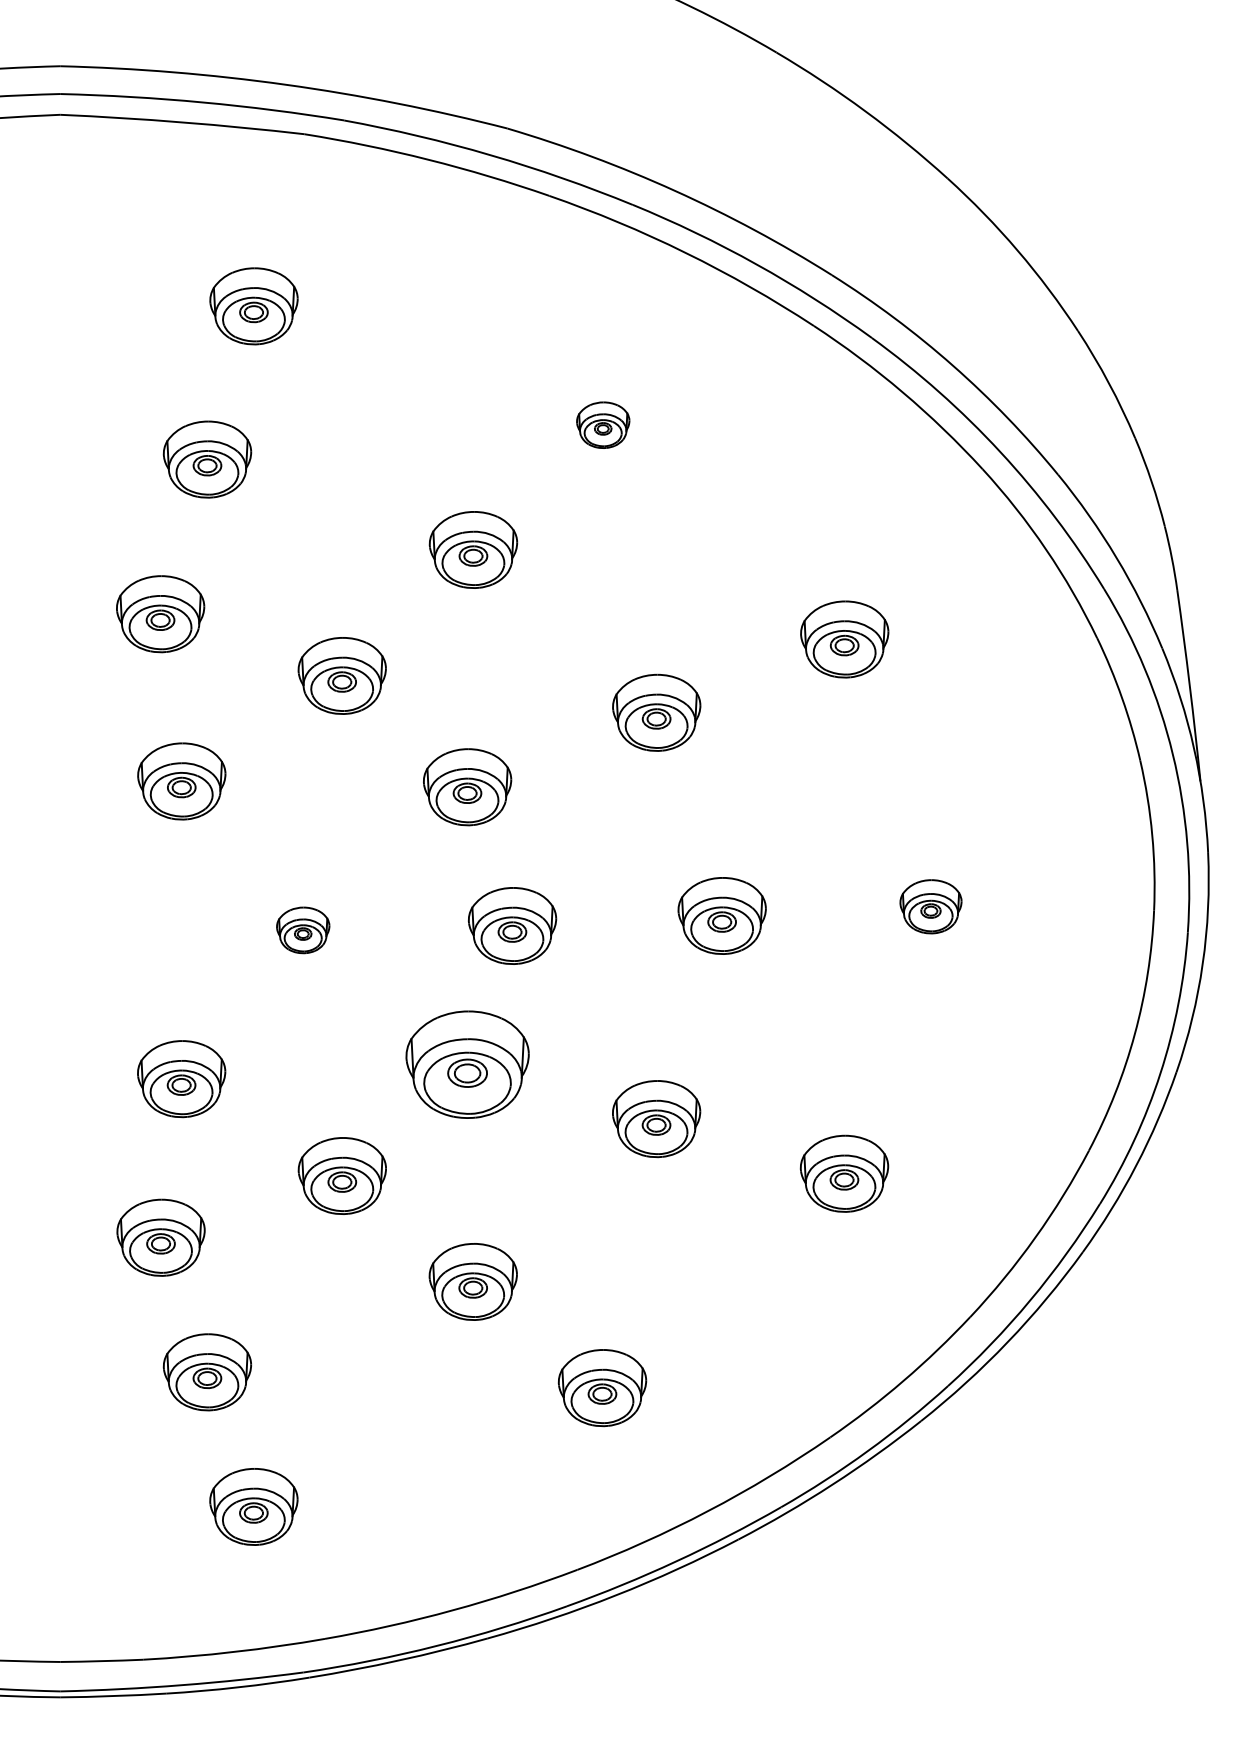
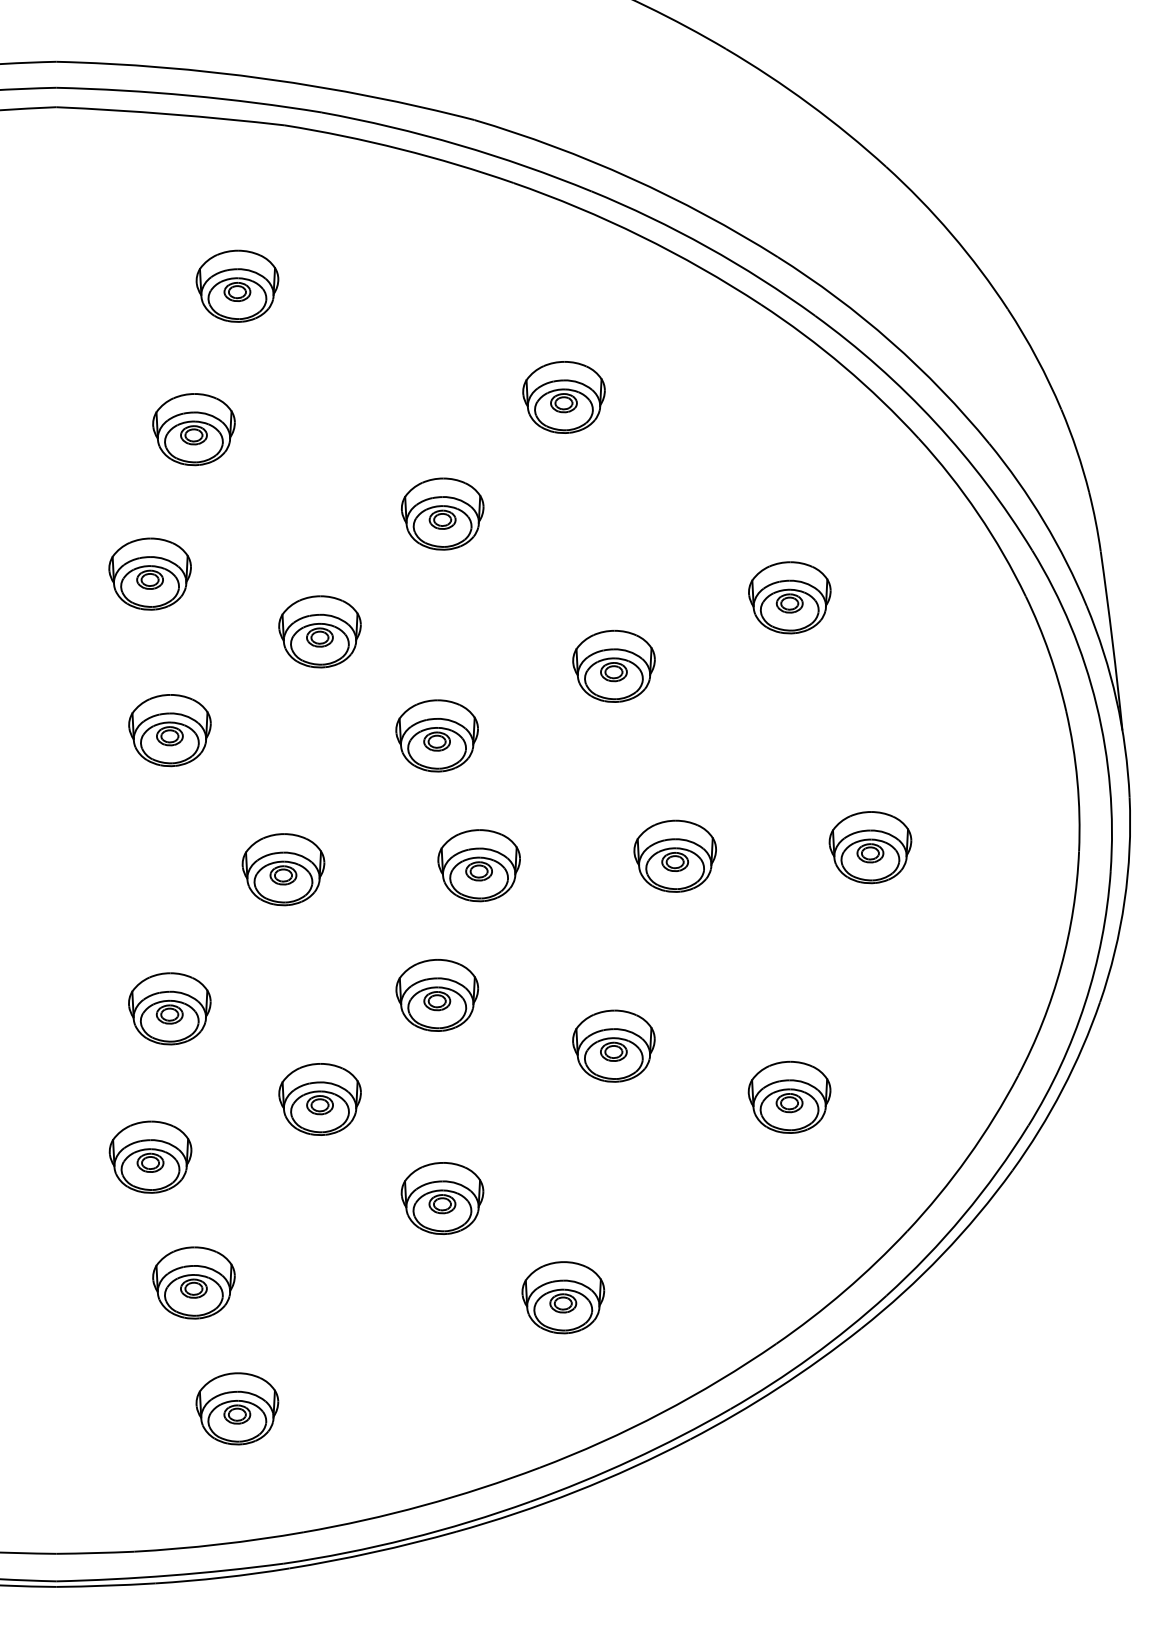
part: (602, 425) -> (563, 397), size x1.67
part: (931, 906) -> (870, 847), size x1.43
part: (303, 930) -> (283, 869), size x1.67
part: (467, 1064) -> (437, 995), size x0.71

